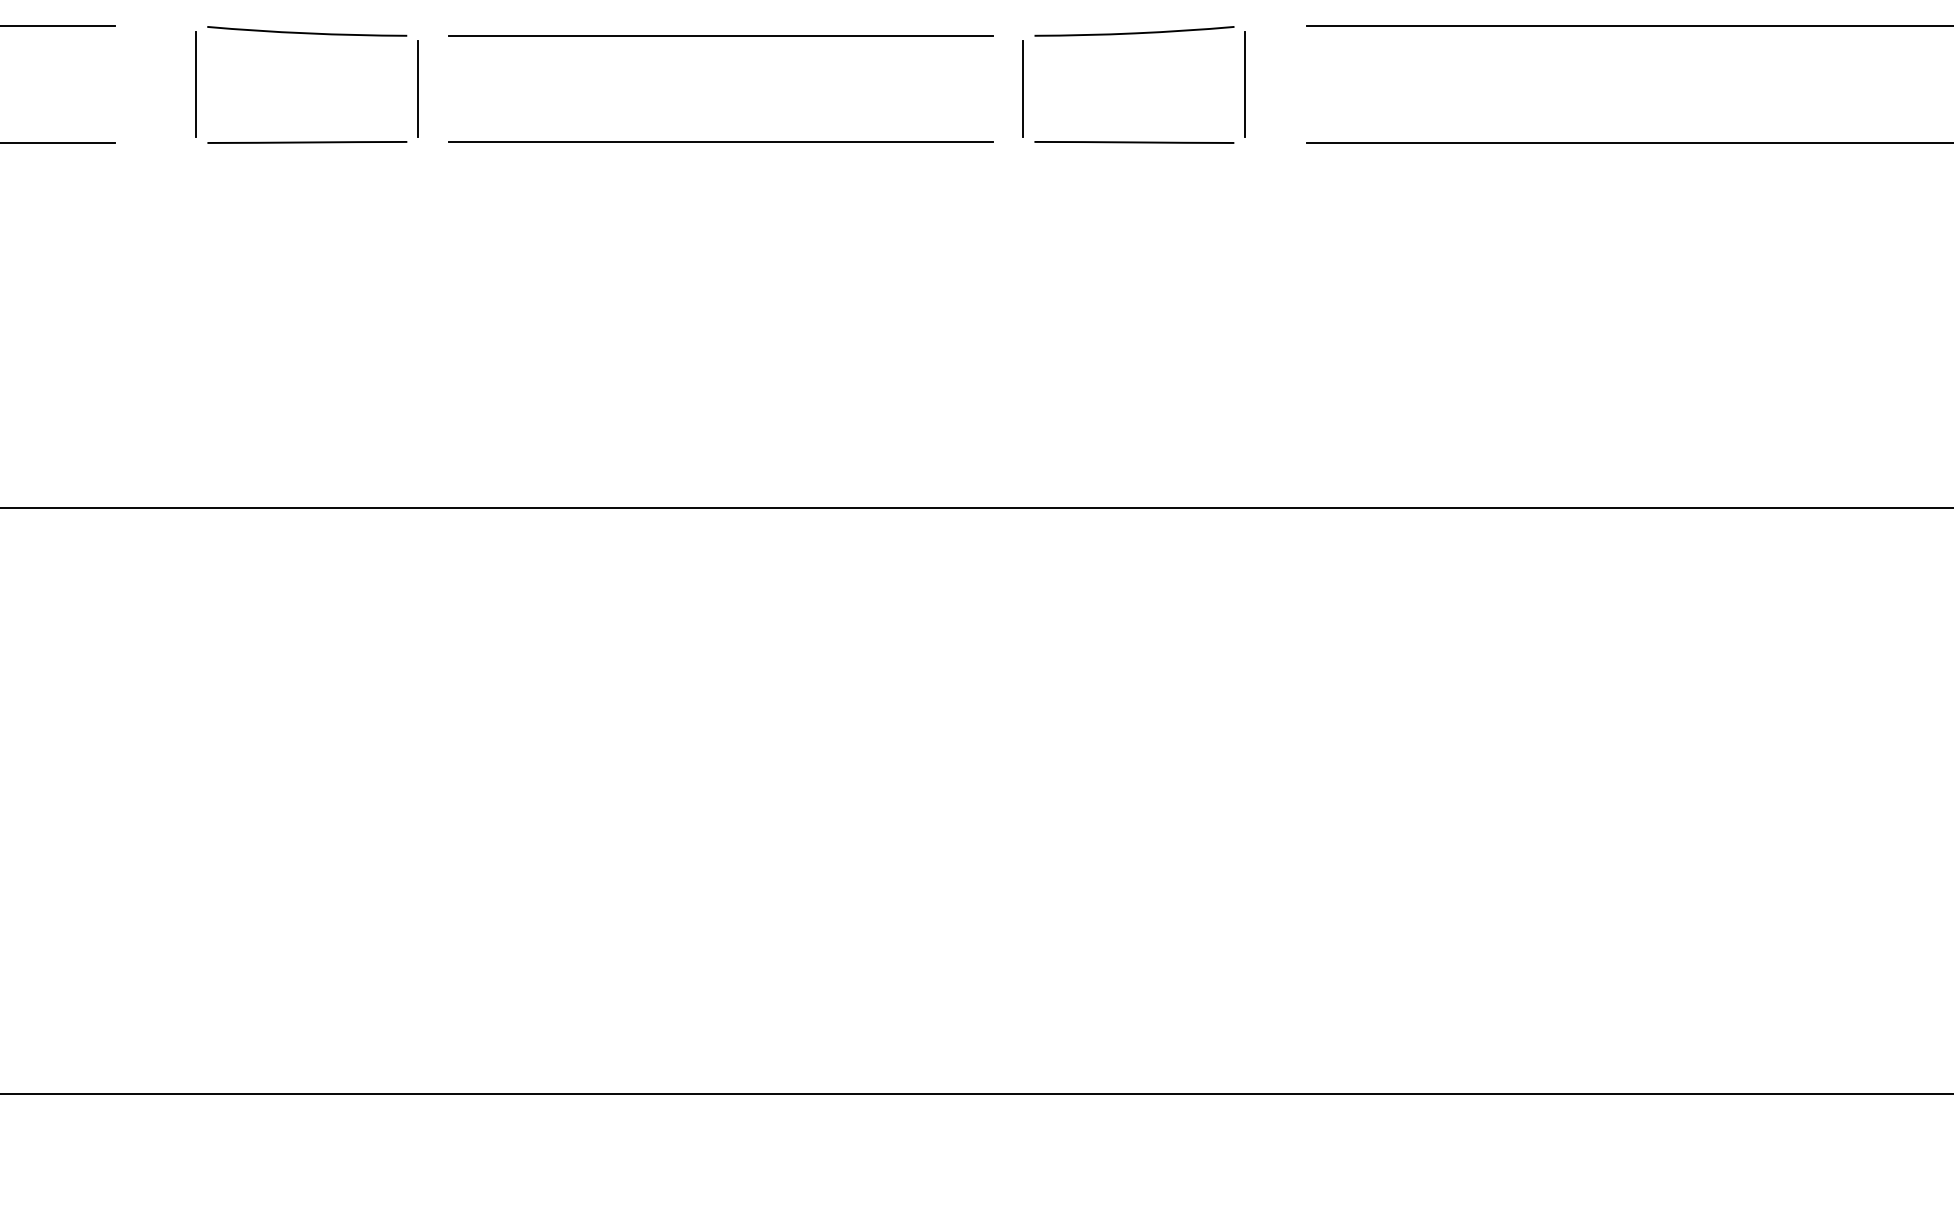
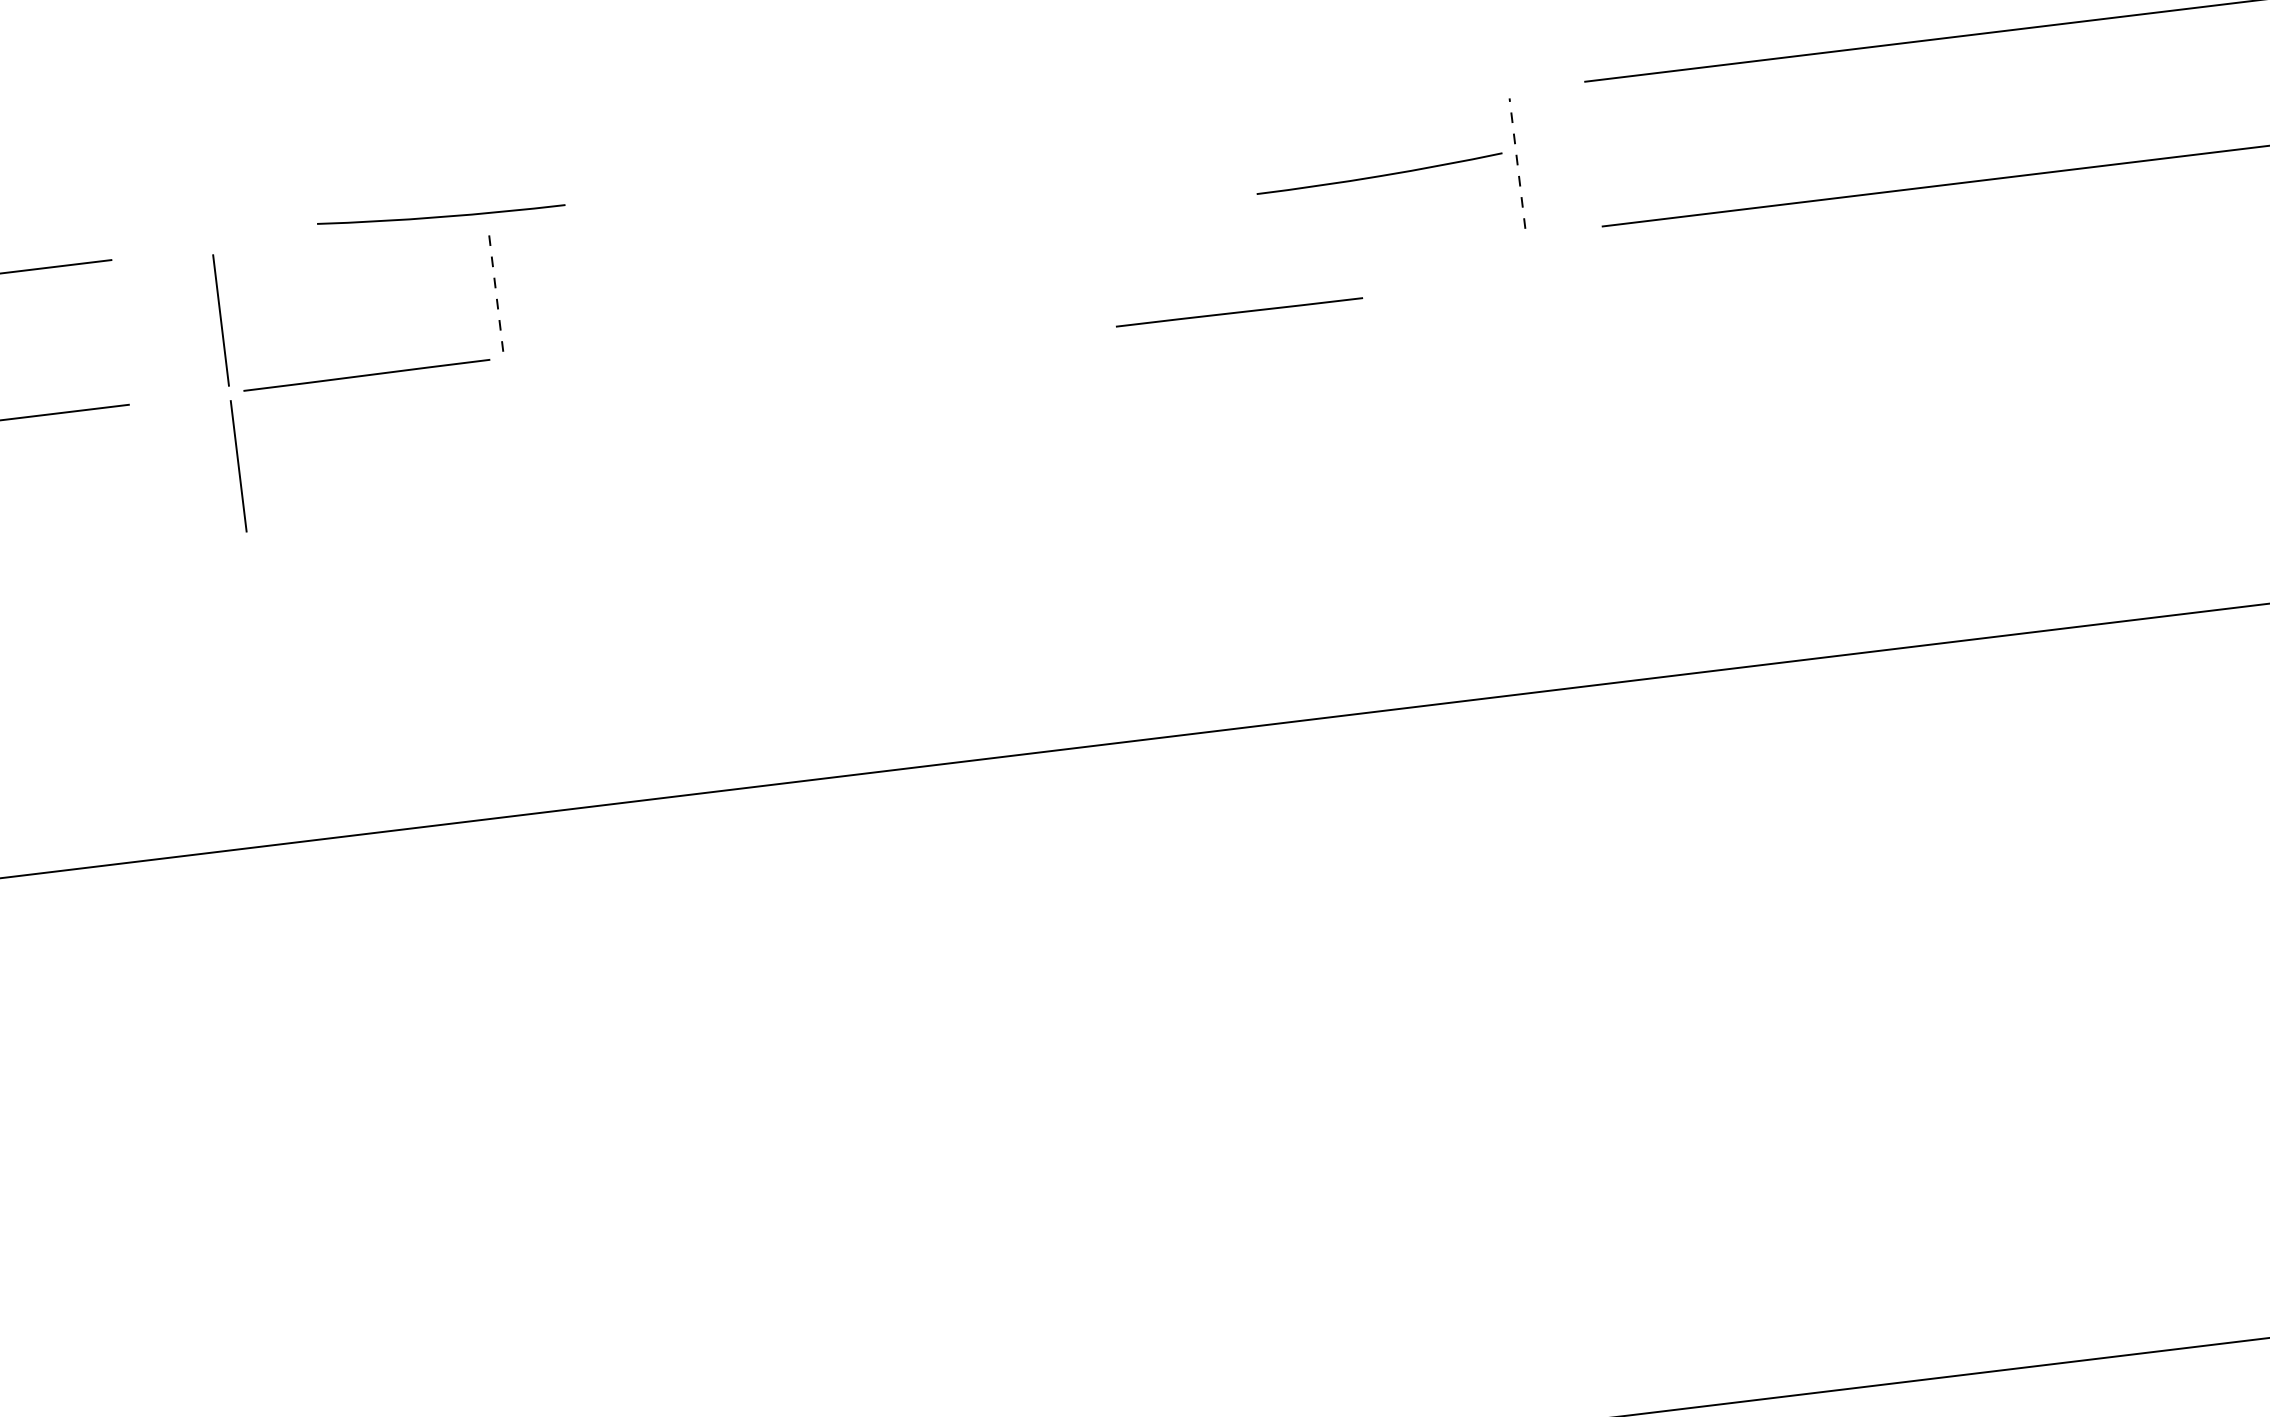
curve: (307, 32) -> (441, 215), moved
curve: (1134, 32) -> (1379, 175), moved
line: (720, 35) -> (861, 181), removed
line: (1245, 84) -> (1517, 163), solid -> dashed
line: (1023, 88) -> (1243, 201), removed
line: (418, 89) -> (496, 293), solid -> dashed
line: (720, 141) -> (877, 312), removed
line: (1134, 142) -> (1239, 312), moved
line: (195, 202) -> (237, 466), added

